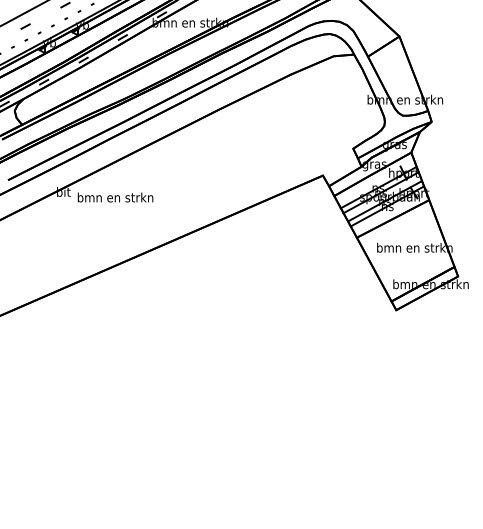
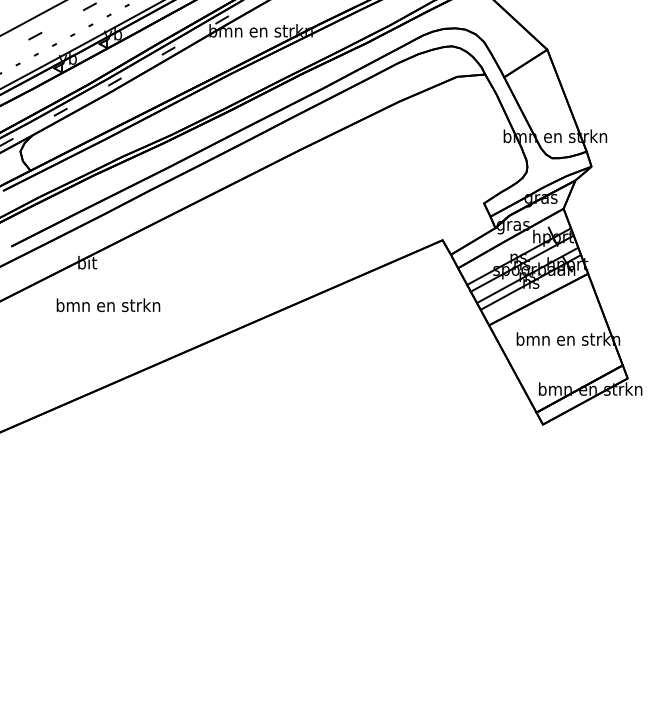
text: (115, 197) -> (108, 305), moved

